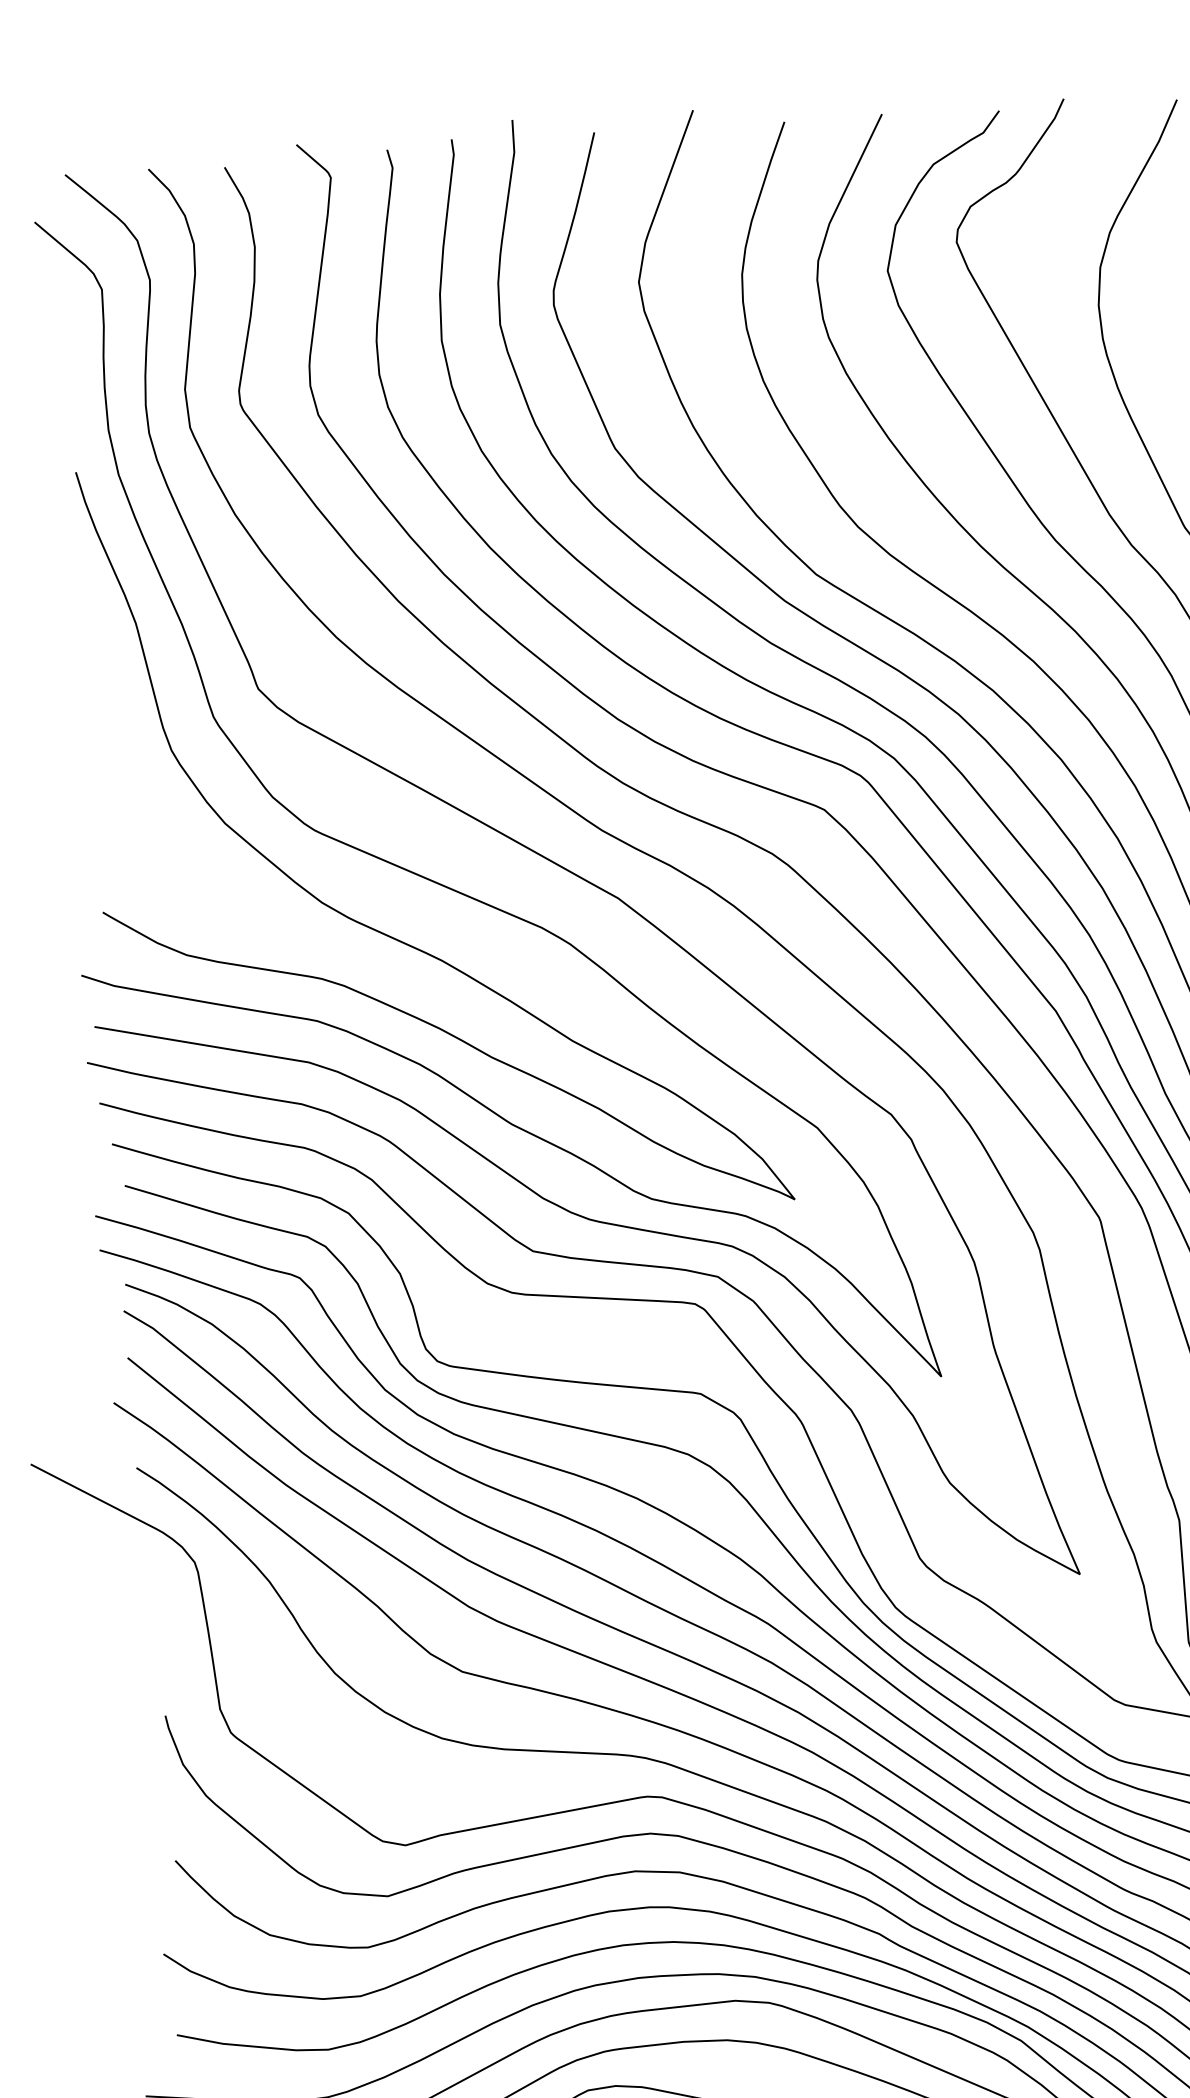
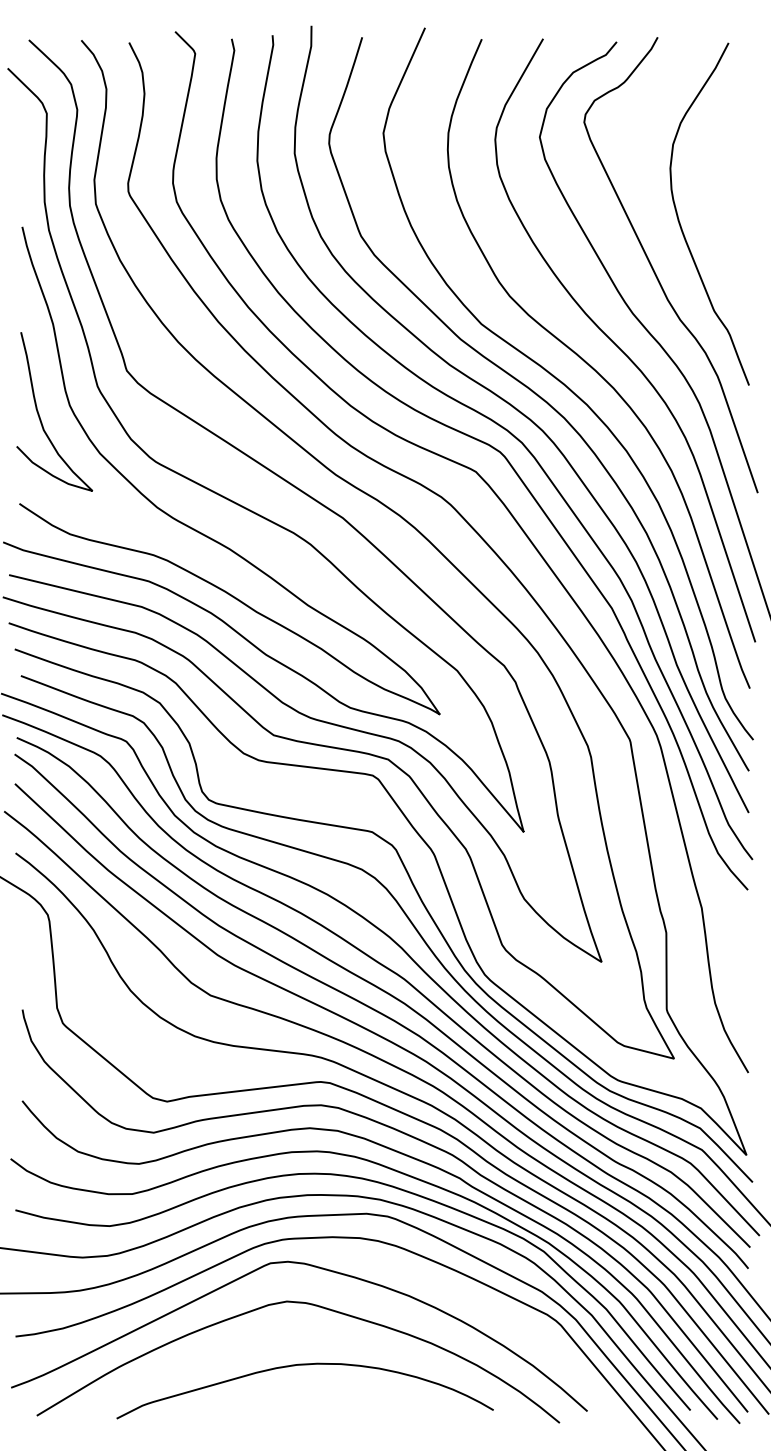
curve: (126, 771) -> (40, 416), added

